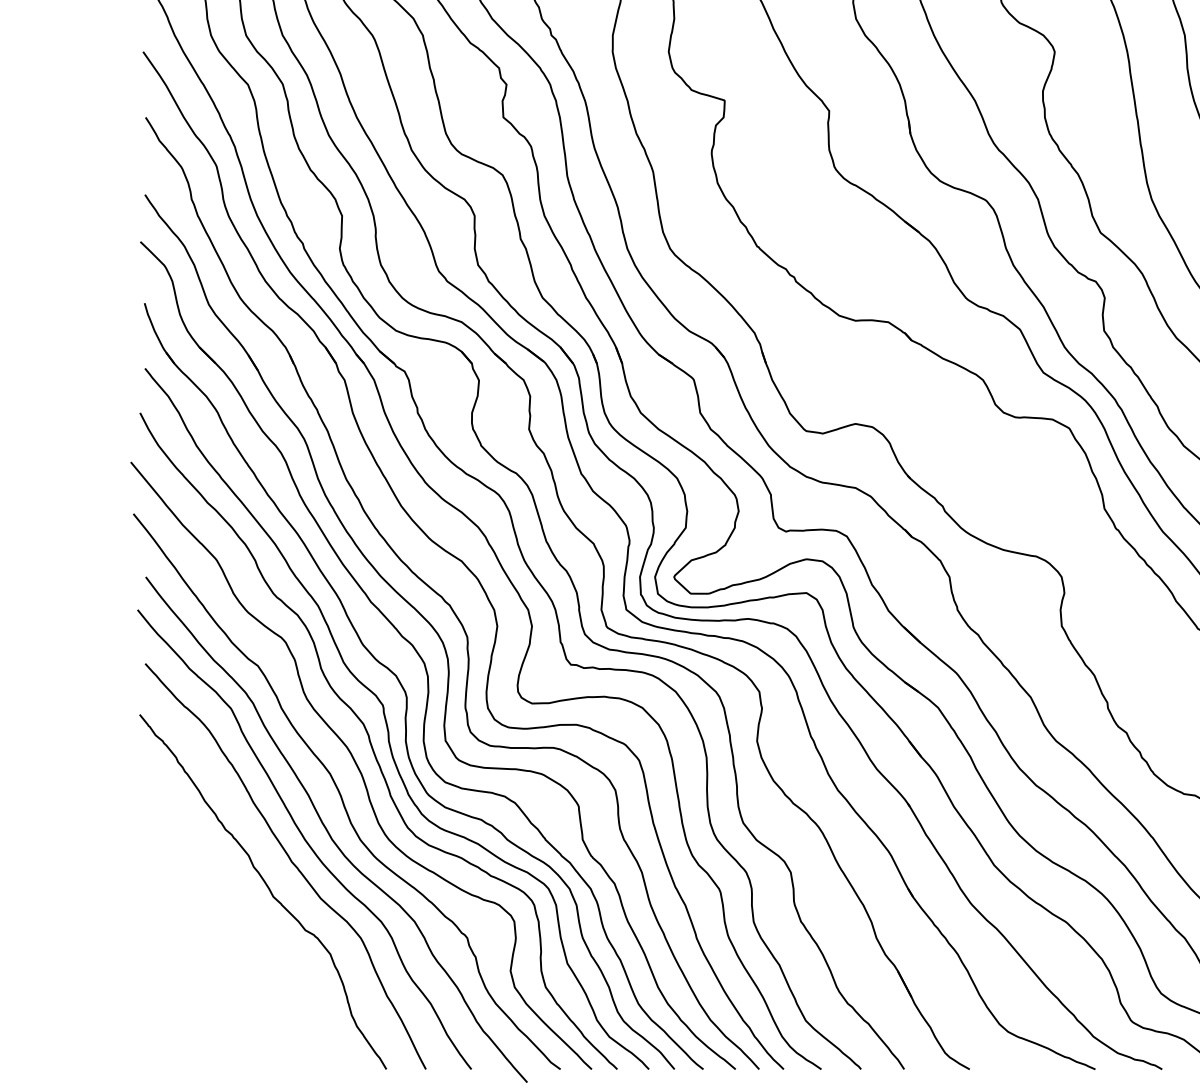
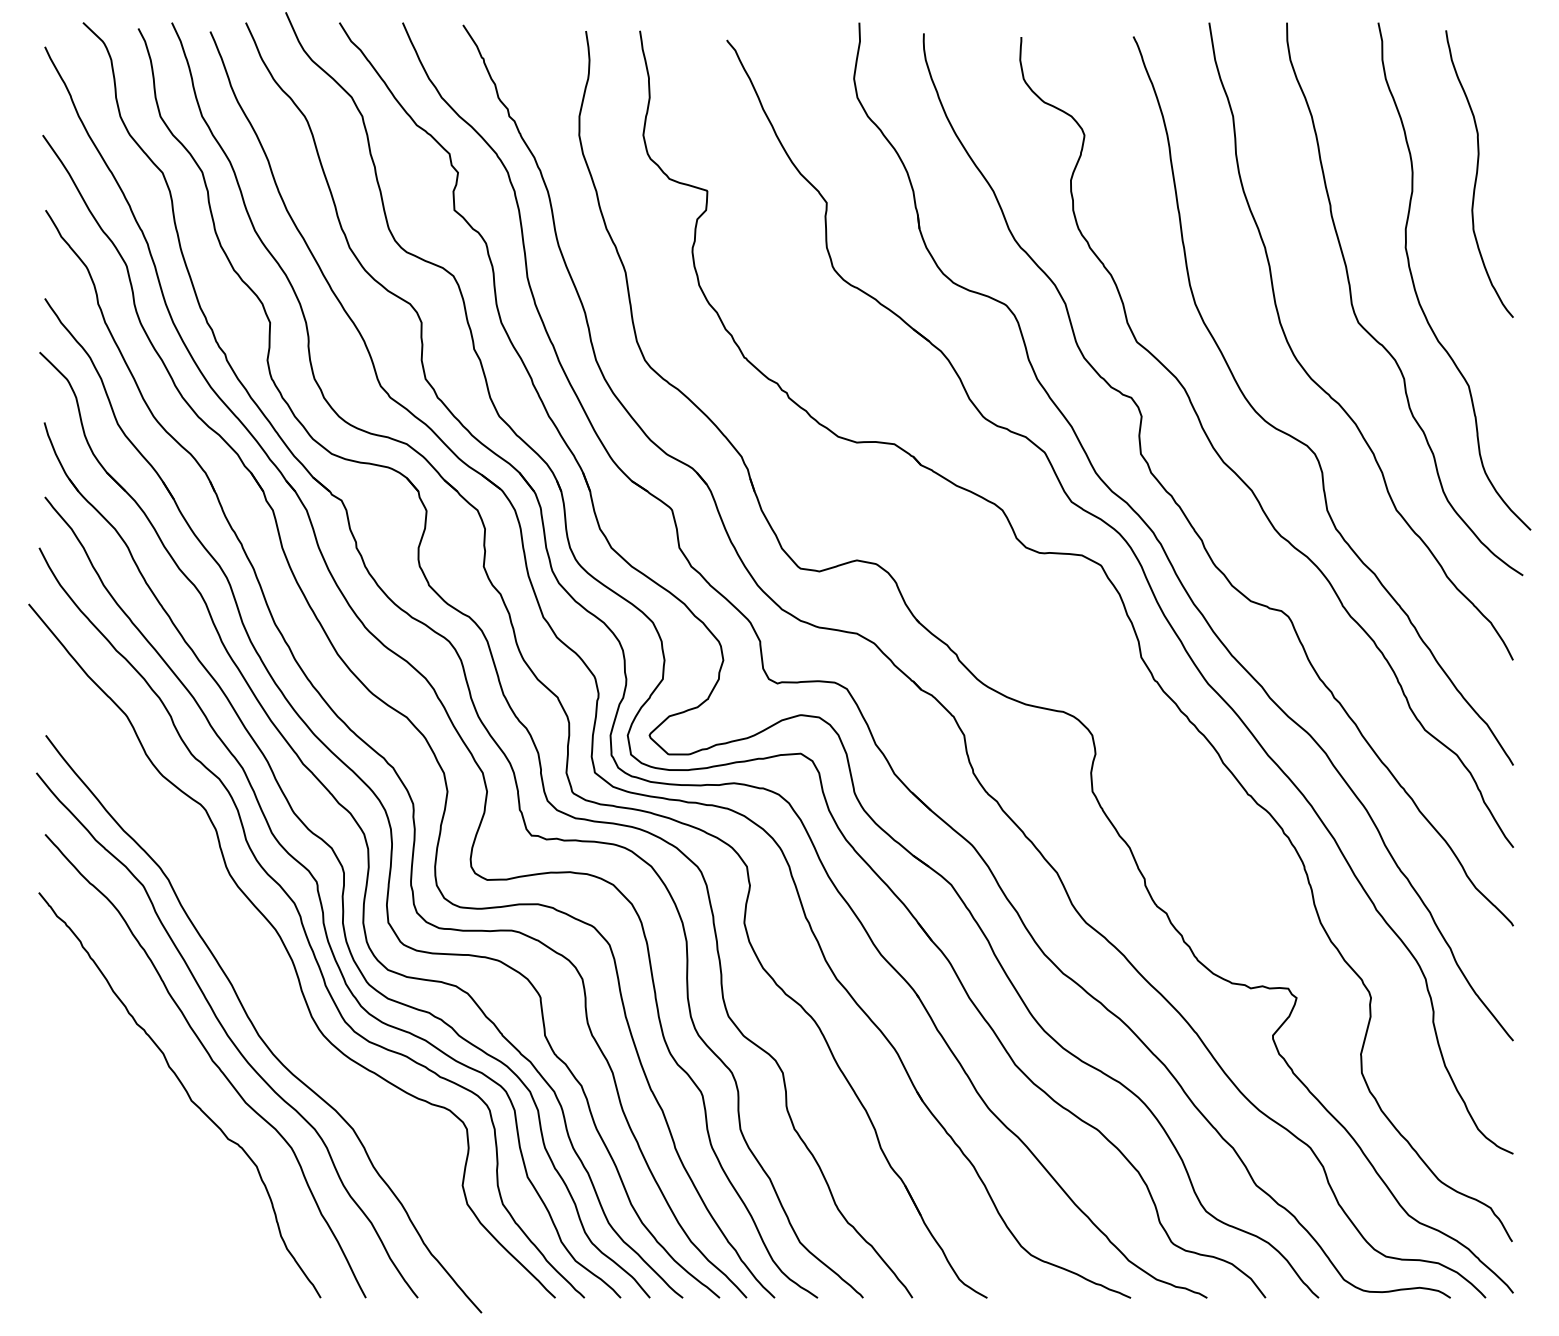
curve: (341, 795) -> (269, 984), removed

